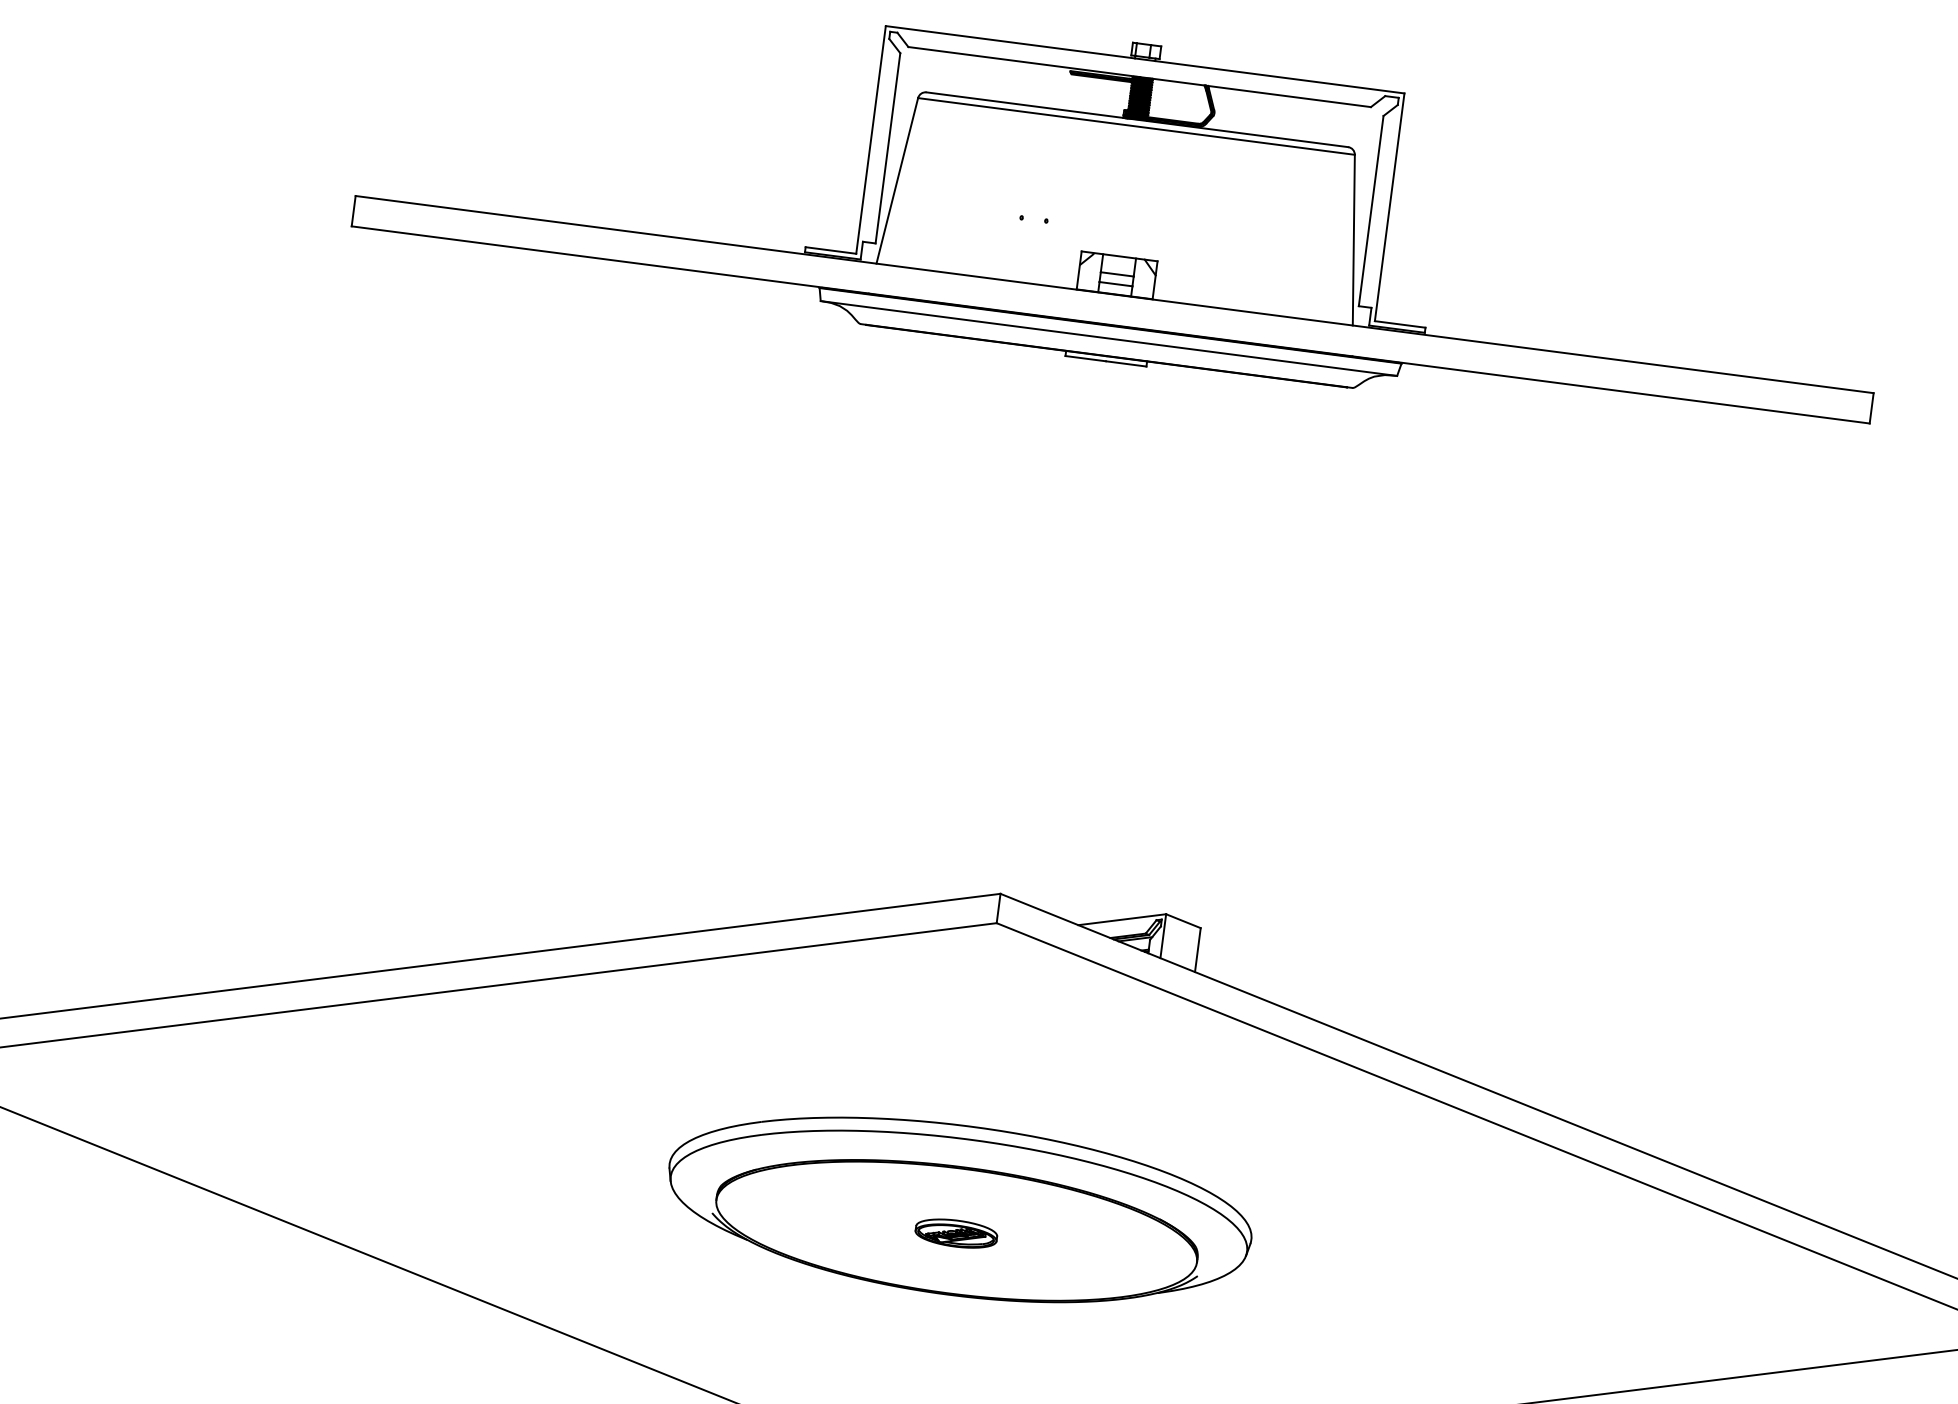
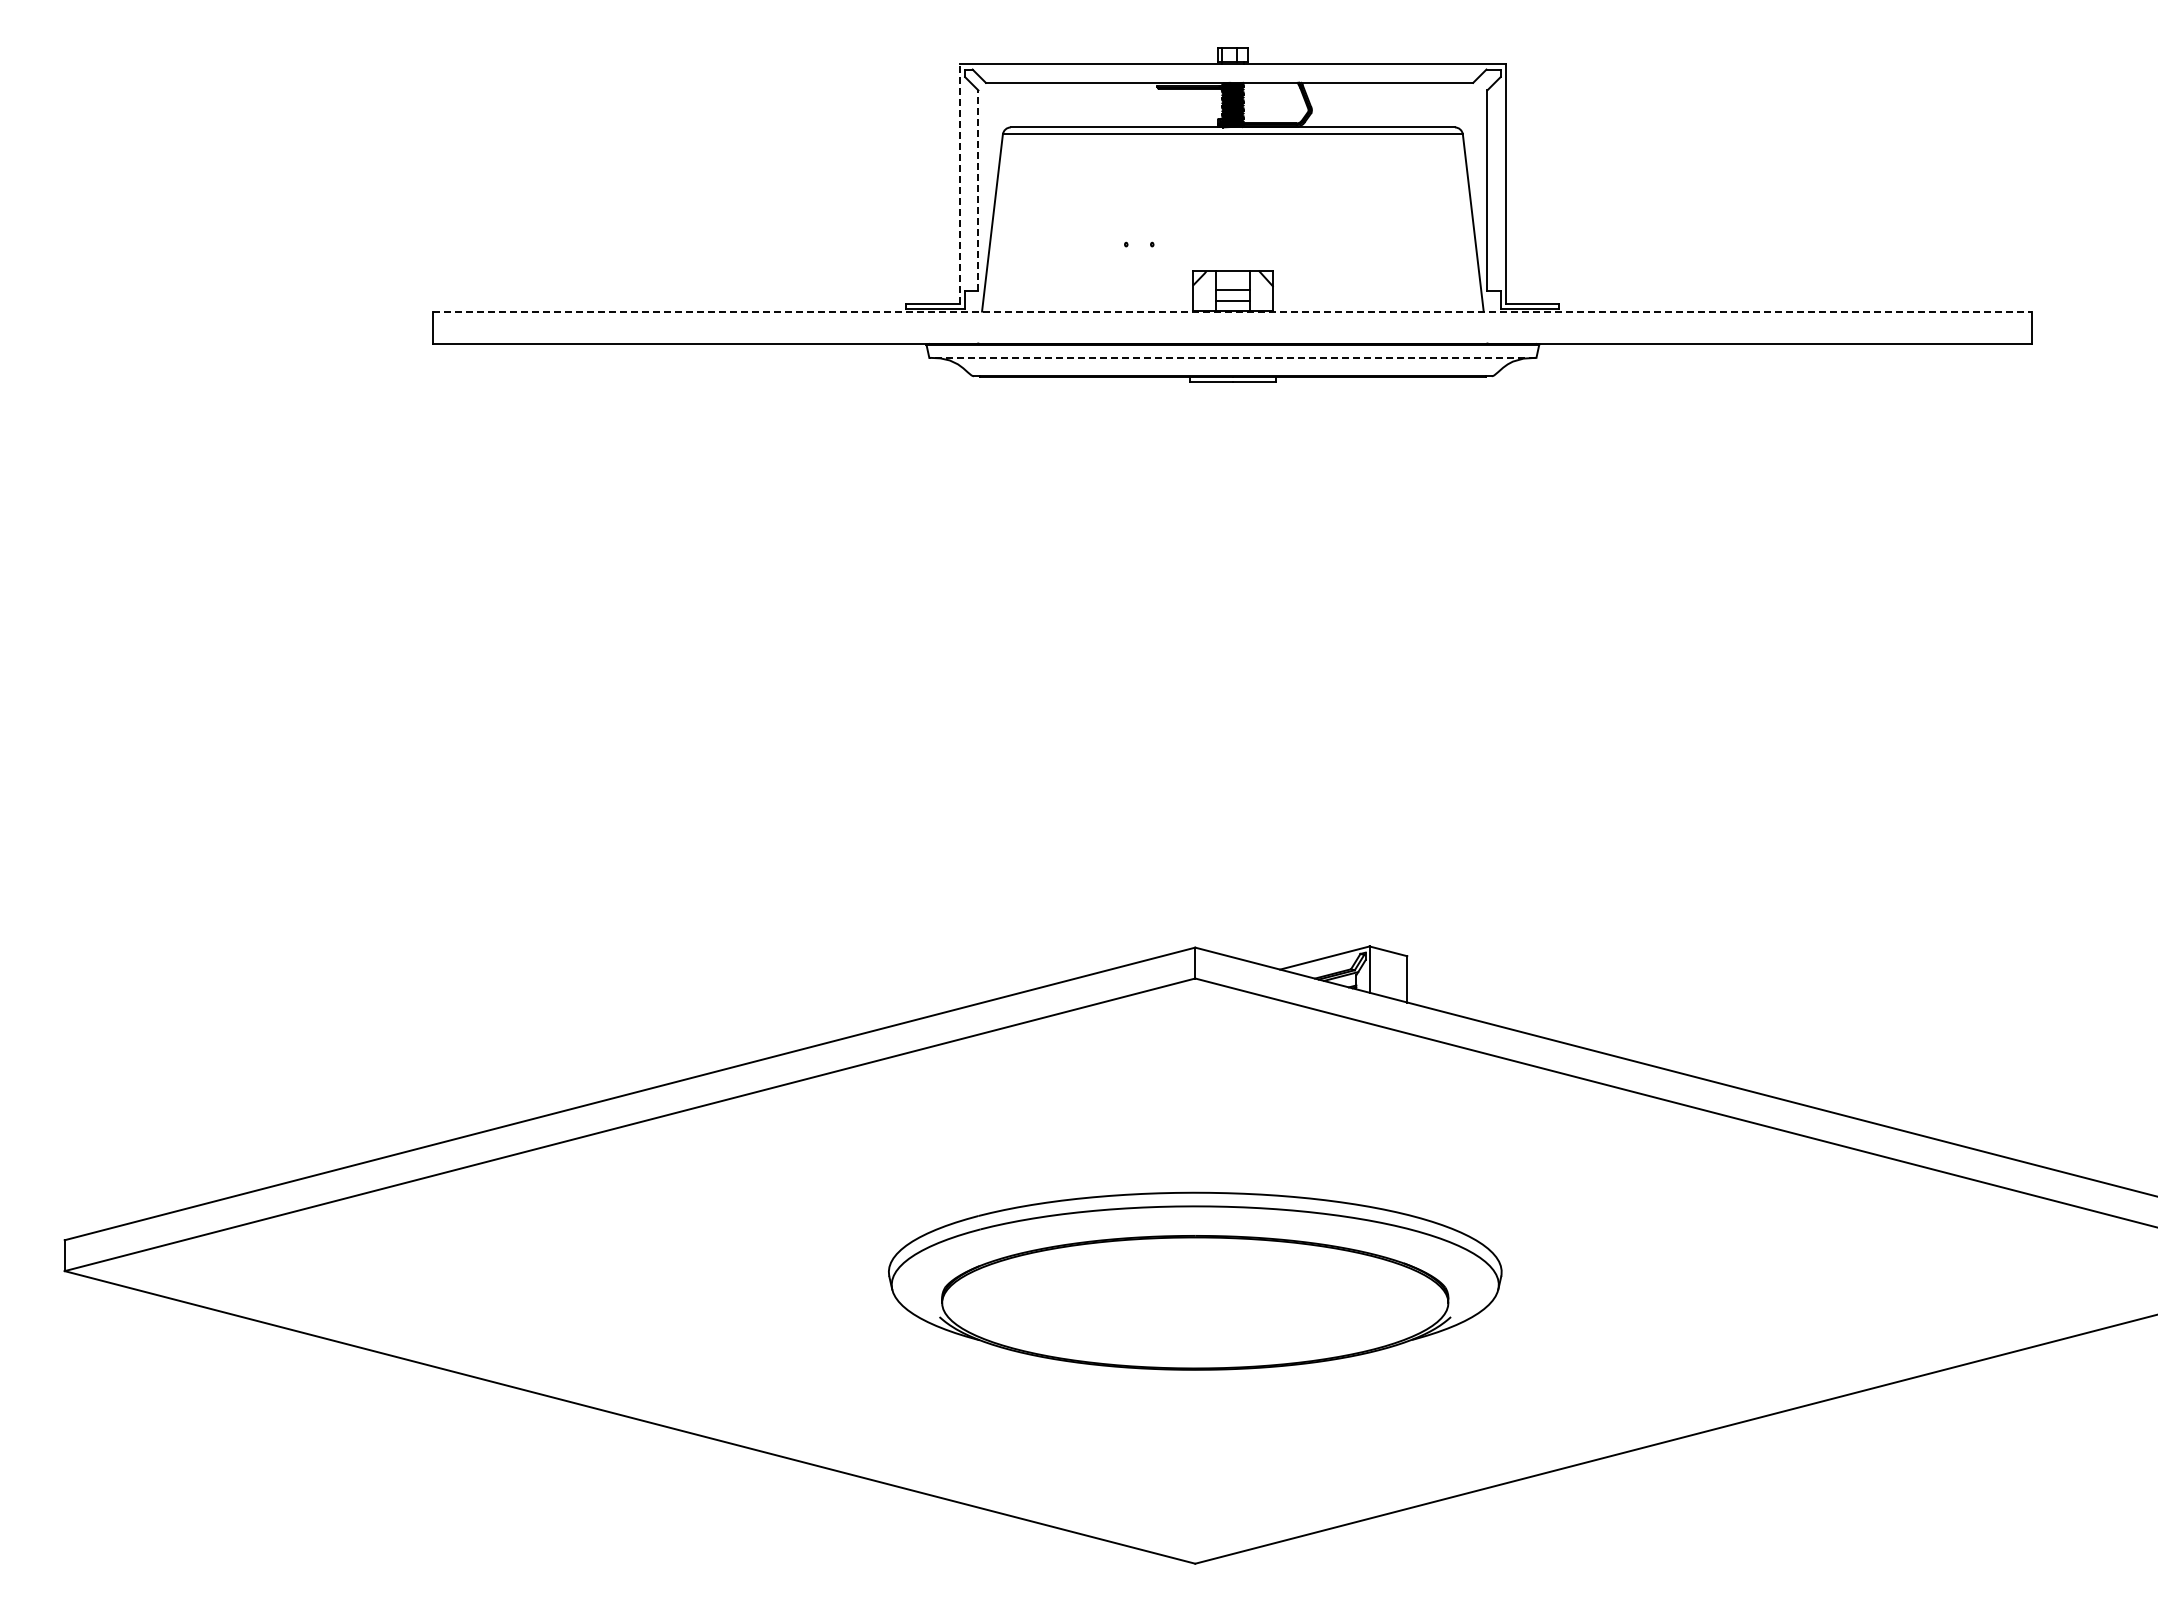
line: (870, 140) -> (959, 184), solid -> dashed
line: (888, 148) -> (978, 190), solid -> dashed
line: (1115, 294) -> (1233, 311), solid -> dashed
line: (1108, 338) -> (1232, 357), solid -> dashed
part: (955, 1233) -> (1194, 1305), removed

